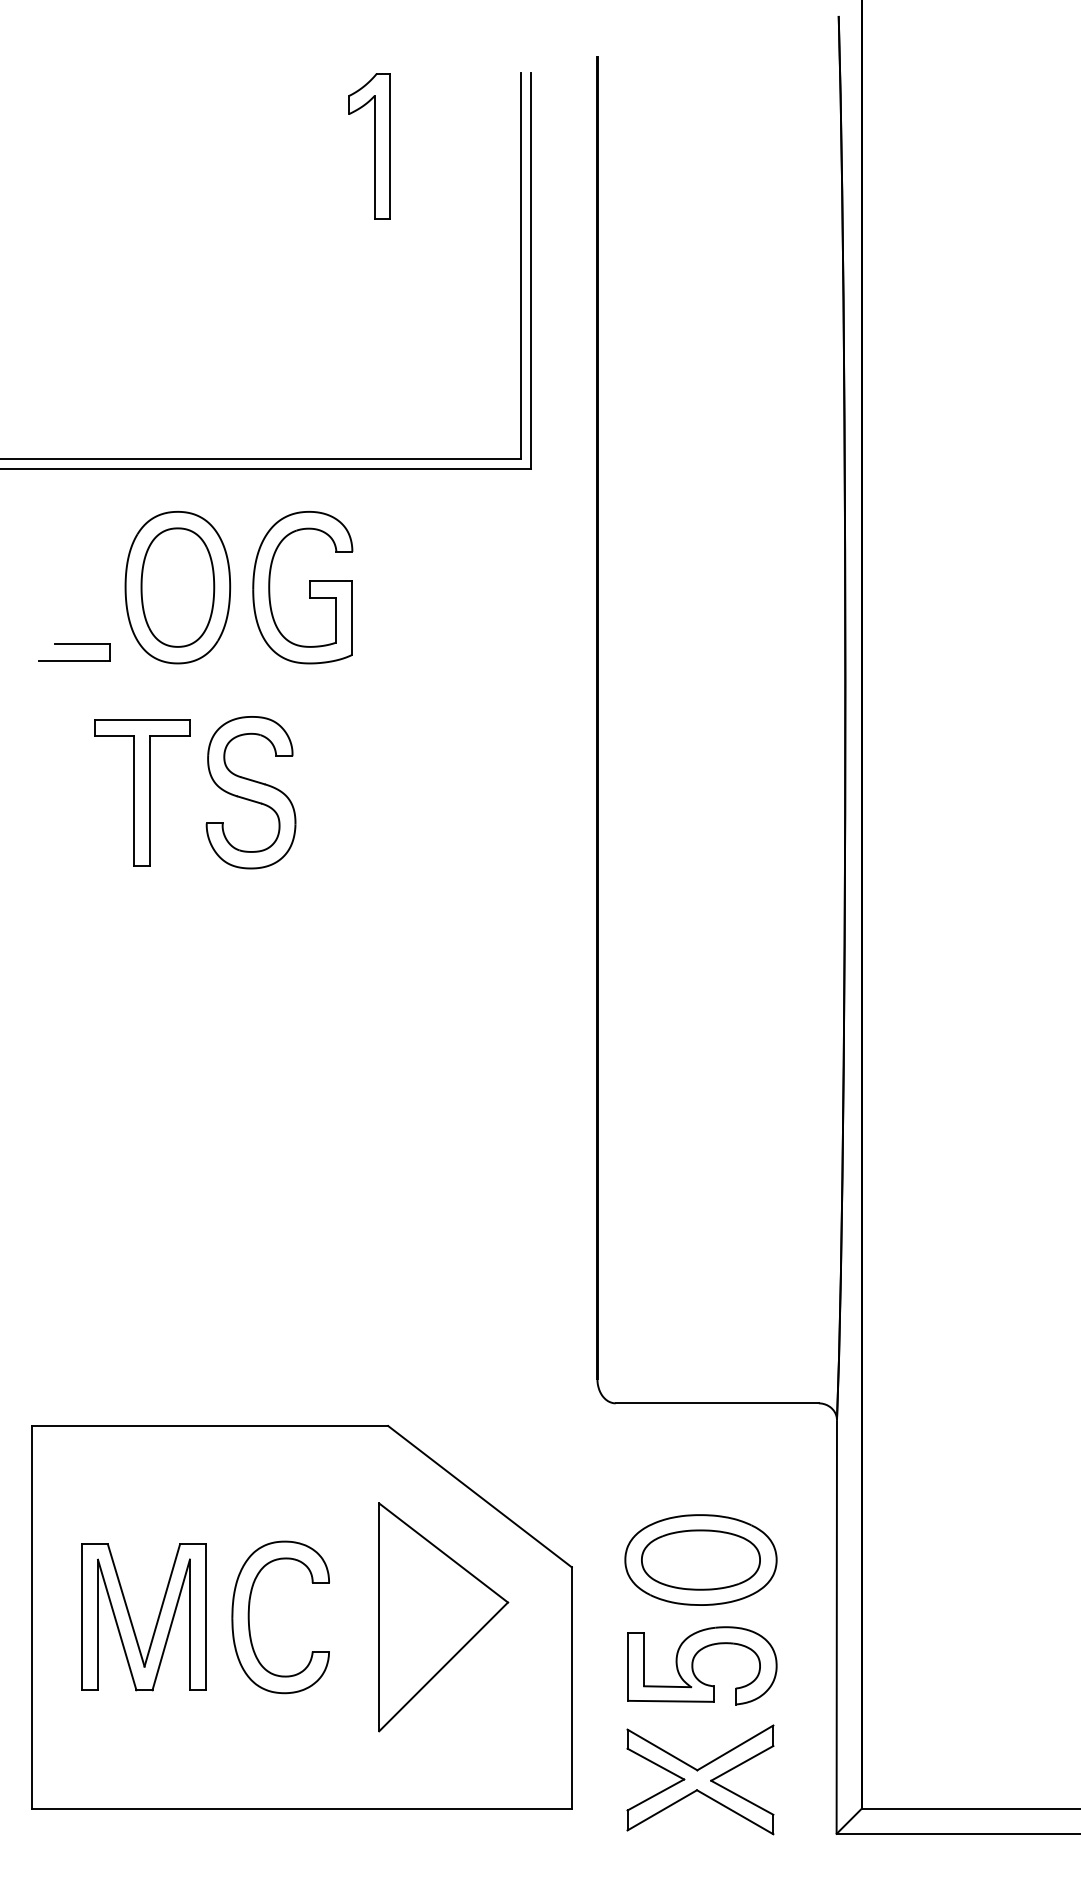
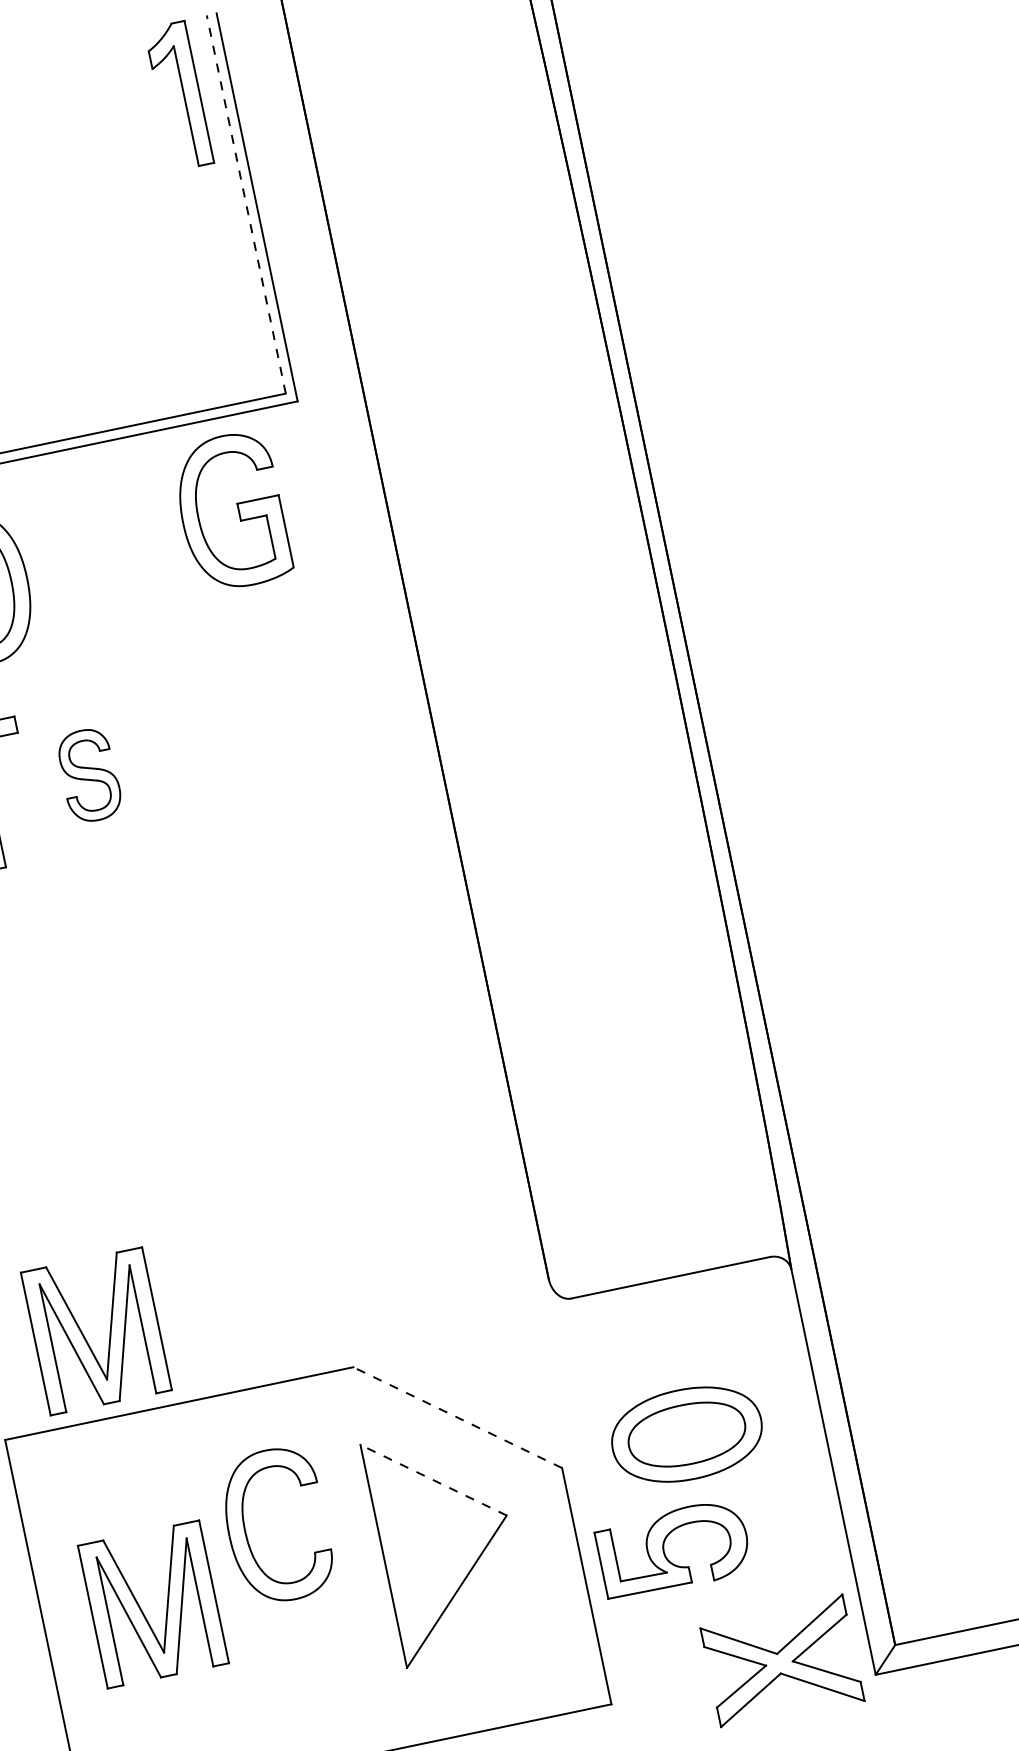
part: (369, 146) -> (179, 96), moved
line: (521, 265) -> (246, 204), solid -> dashed
part: (309, 587) -> (237, 510), moved
part: (250, 792) -> (89, 775), size x0.6
part: (131, 1339) -> (84, 1335), added
line: (480, 1496) -> (458, 1417), solid -> dashed
line: (443, 1552) -> (433, 1479), solid -> dashed
part: (249, 1617) -> (246, 1532), moved
part: (693, 1665) -> (664, 1550), moved
part: (700, 1779) -> (782, 1662), moved

